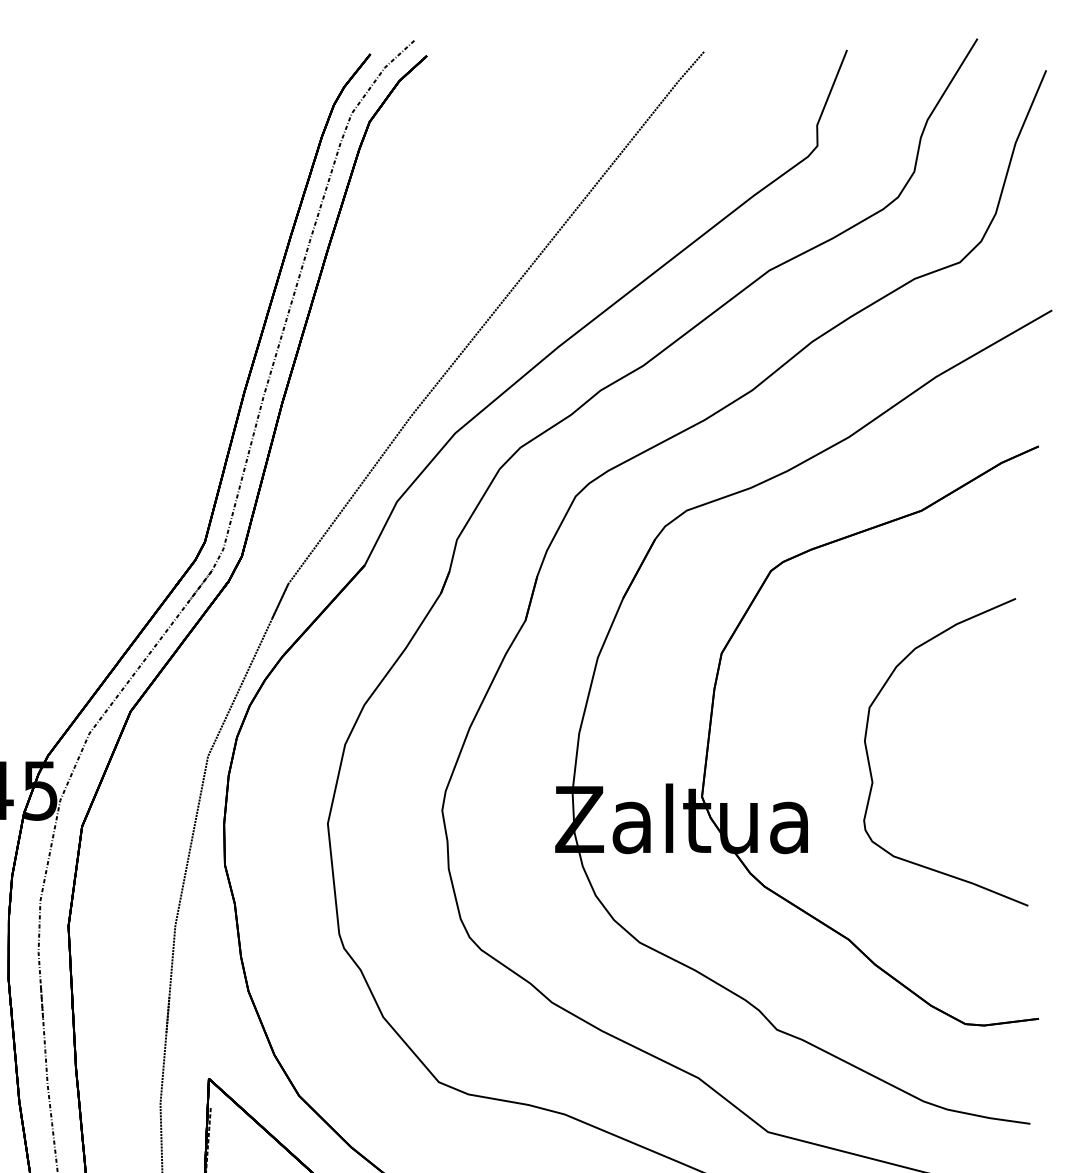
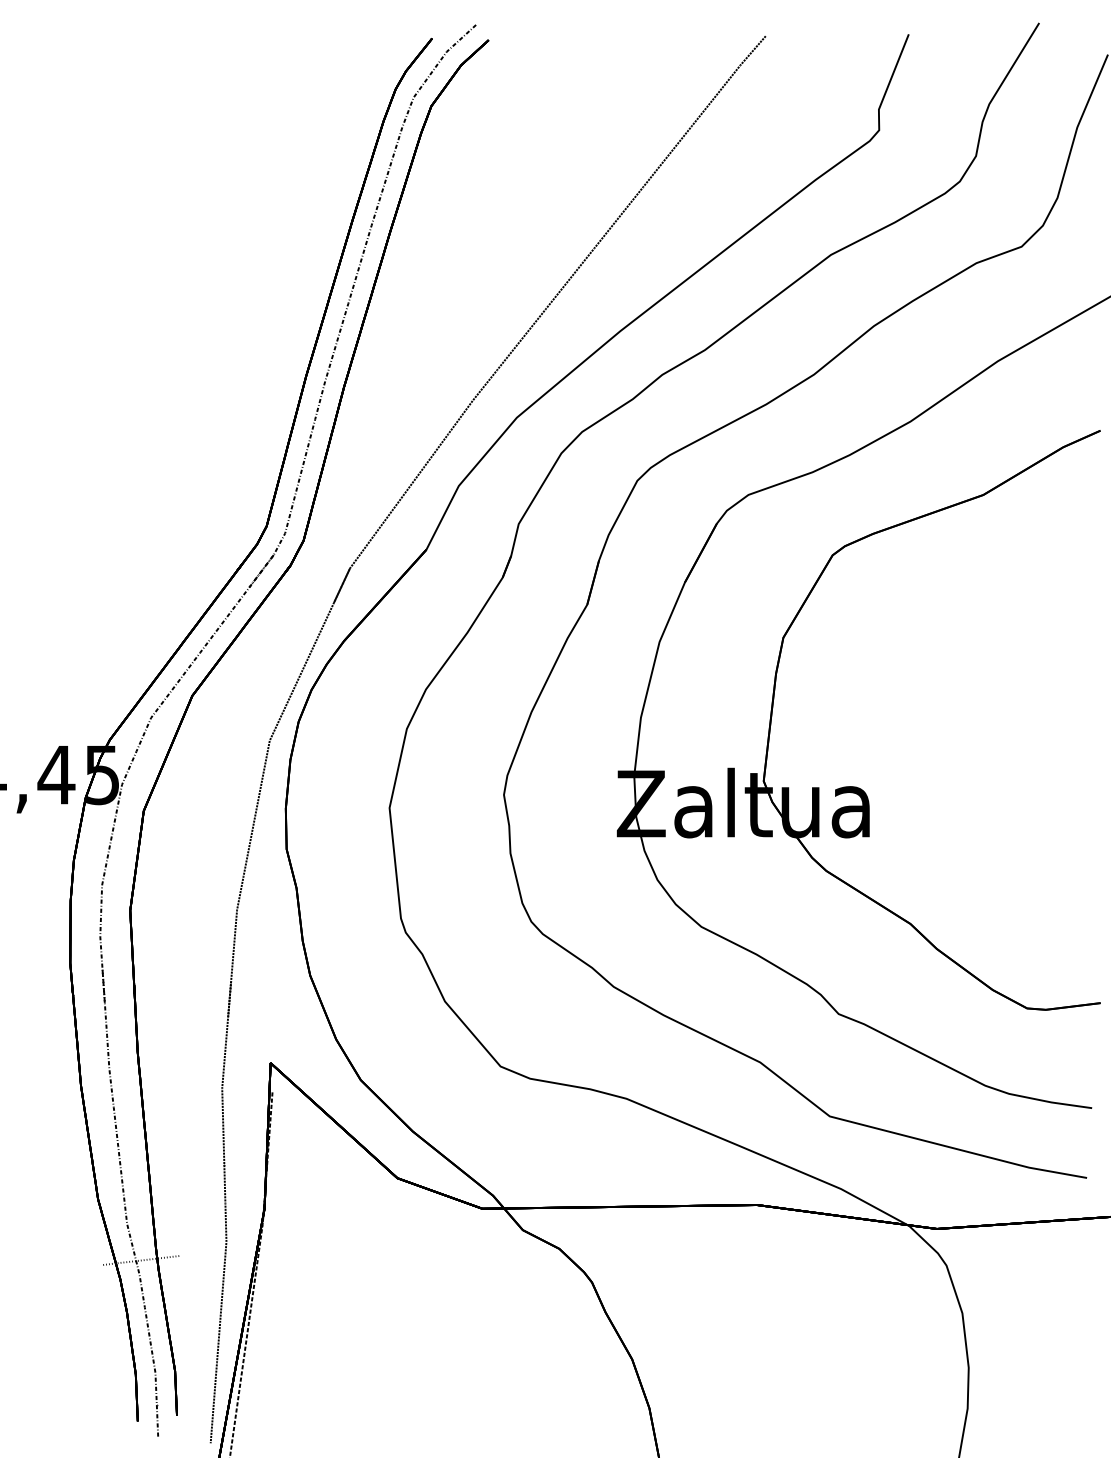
curve: (870, 766) -> (932, 750), removed

